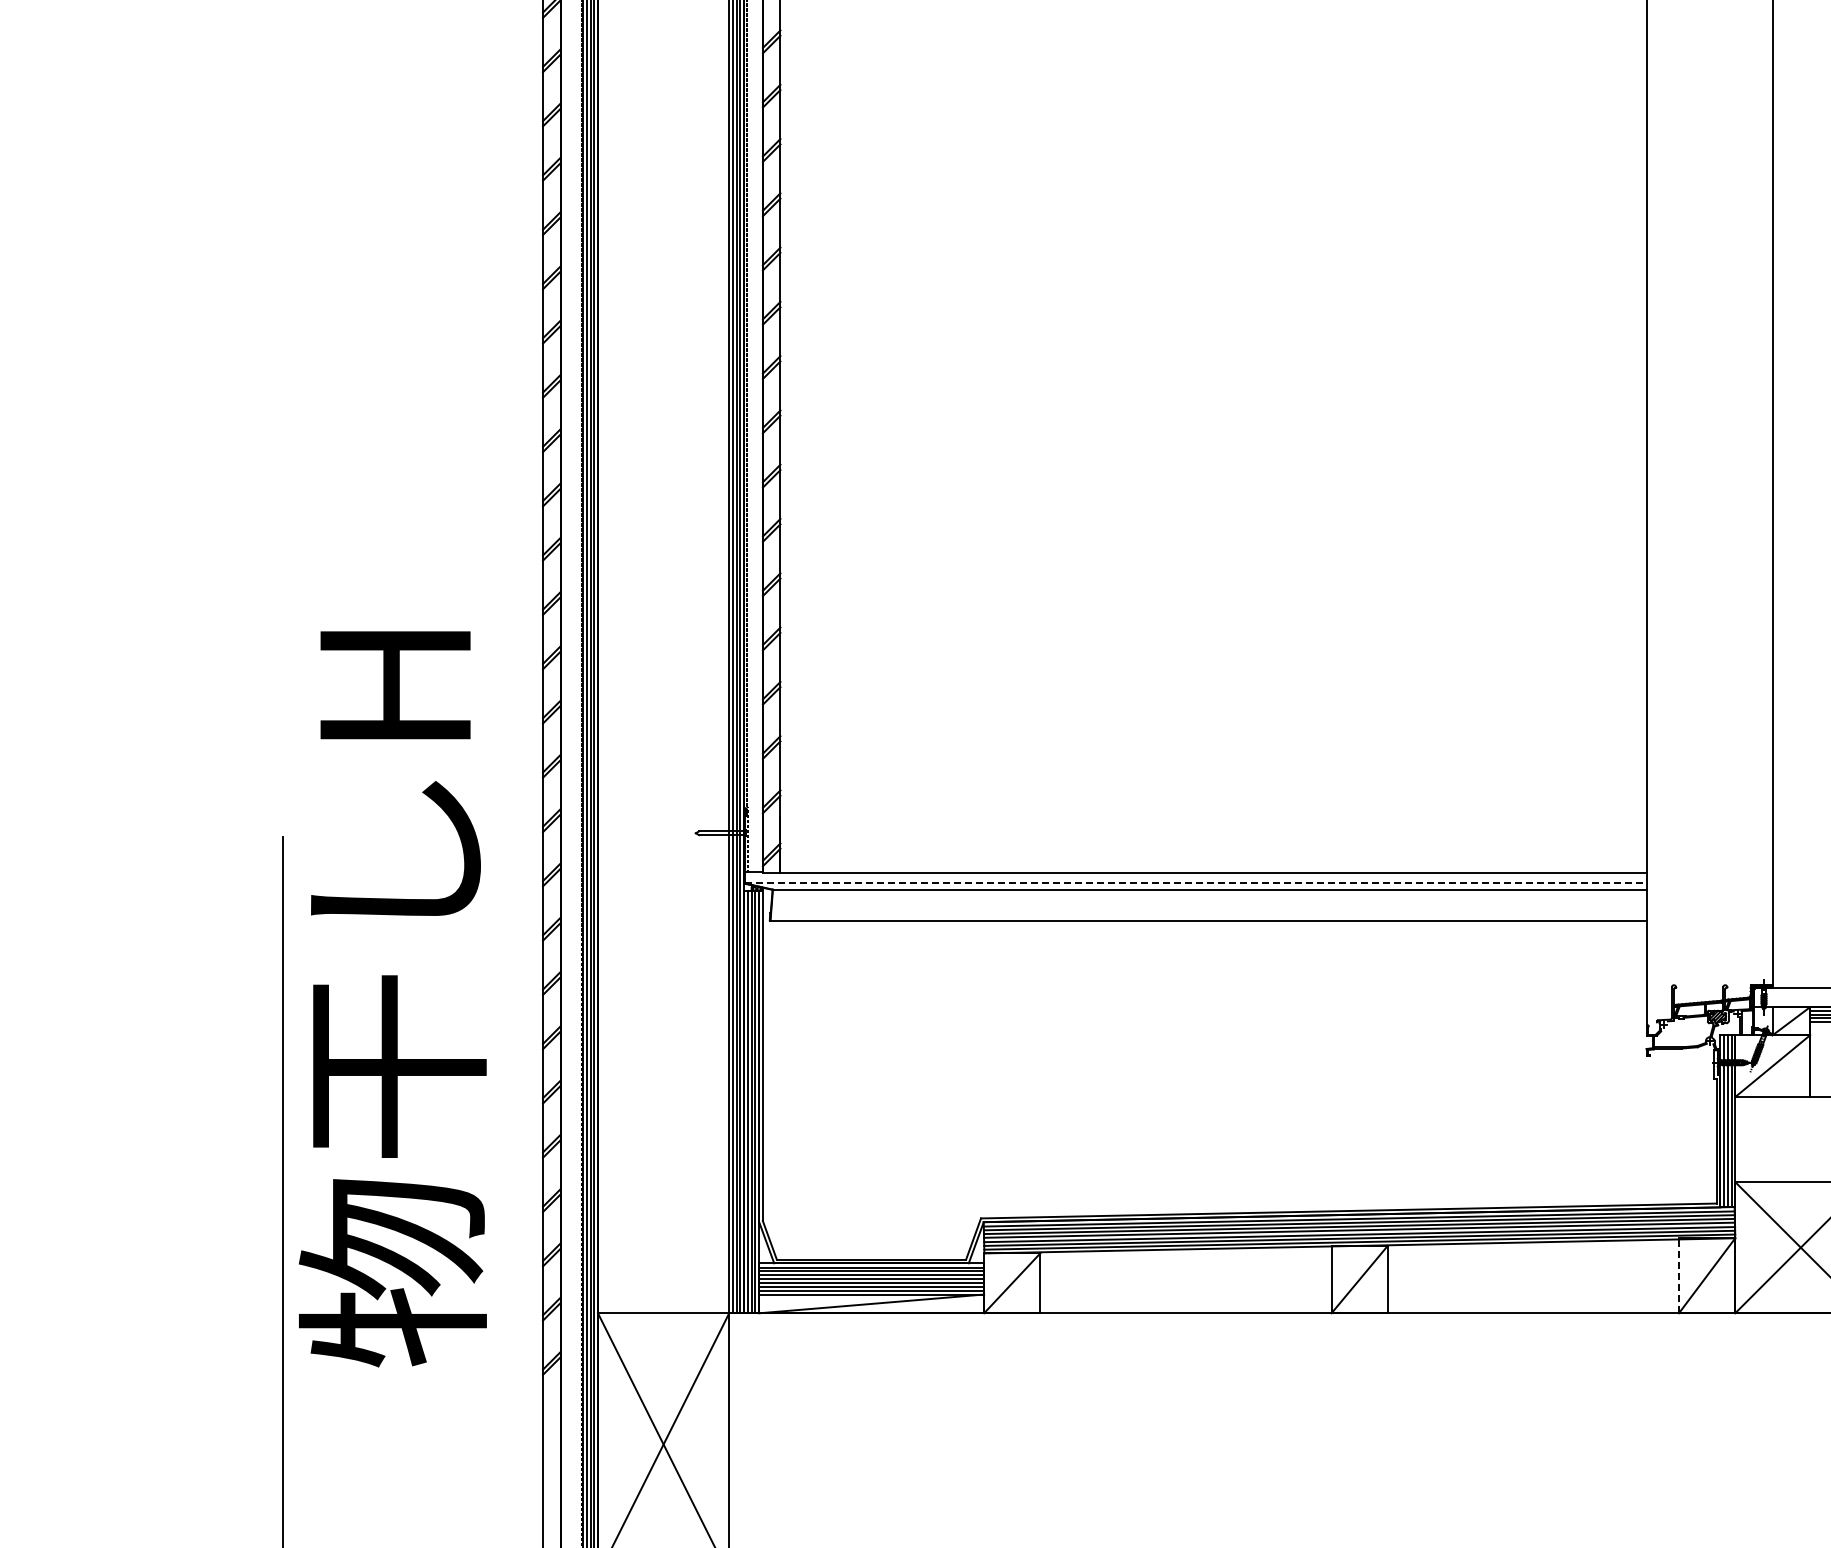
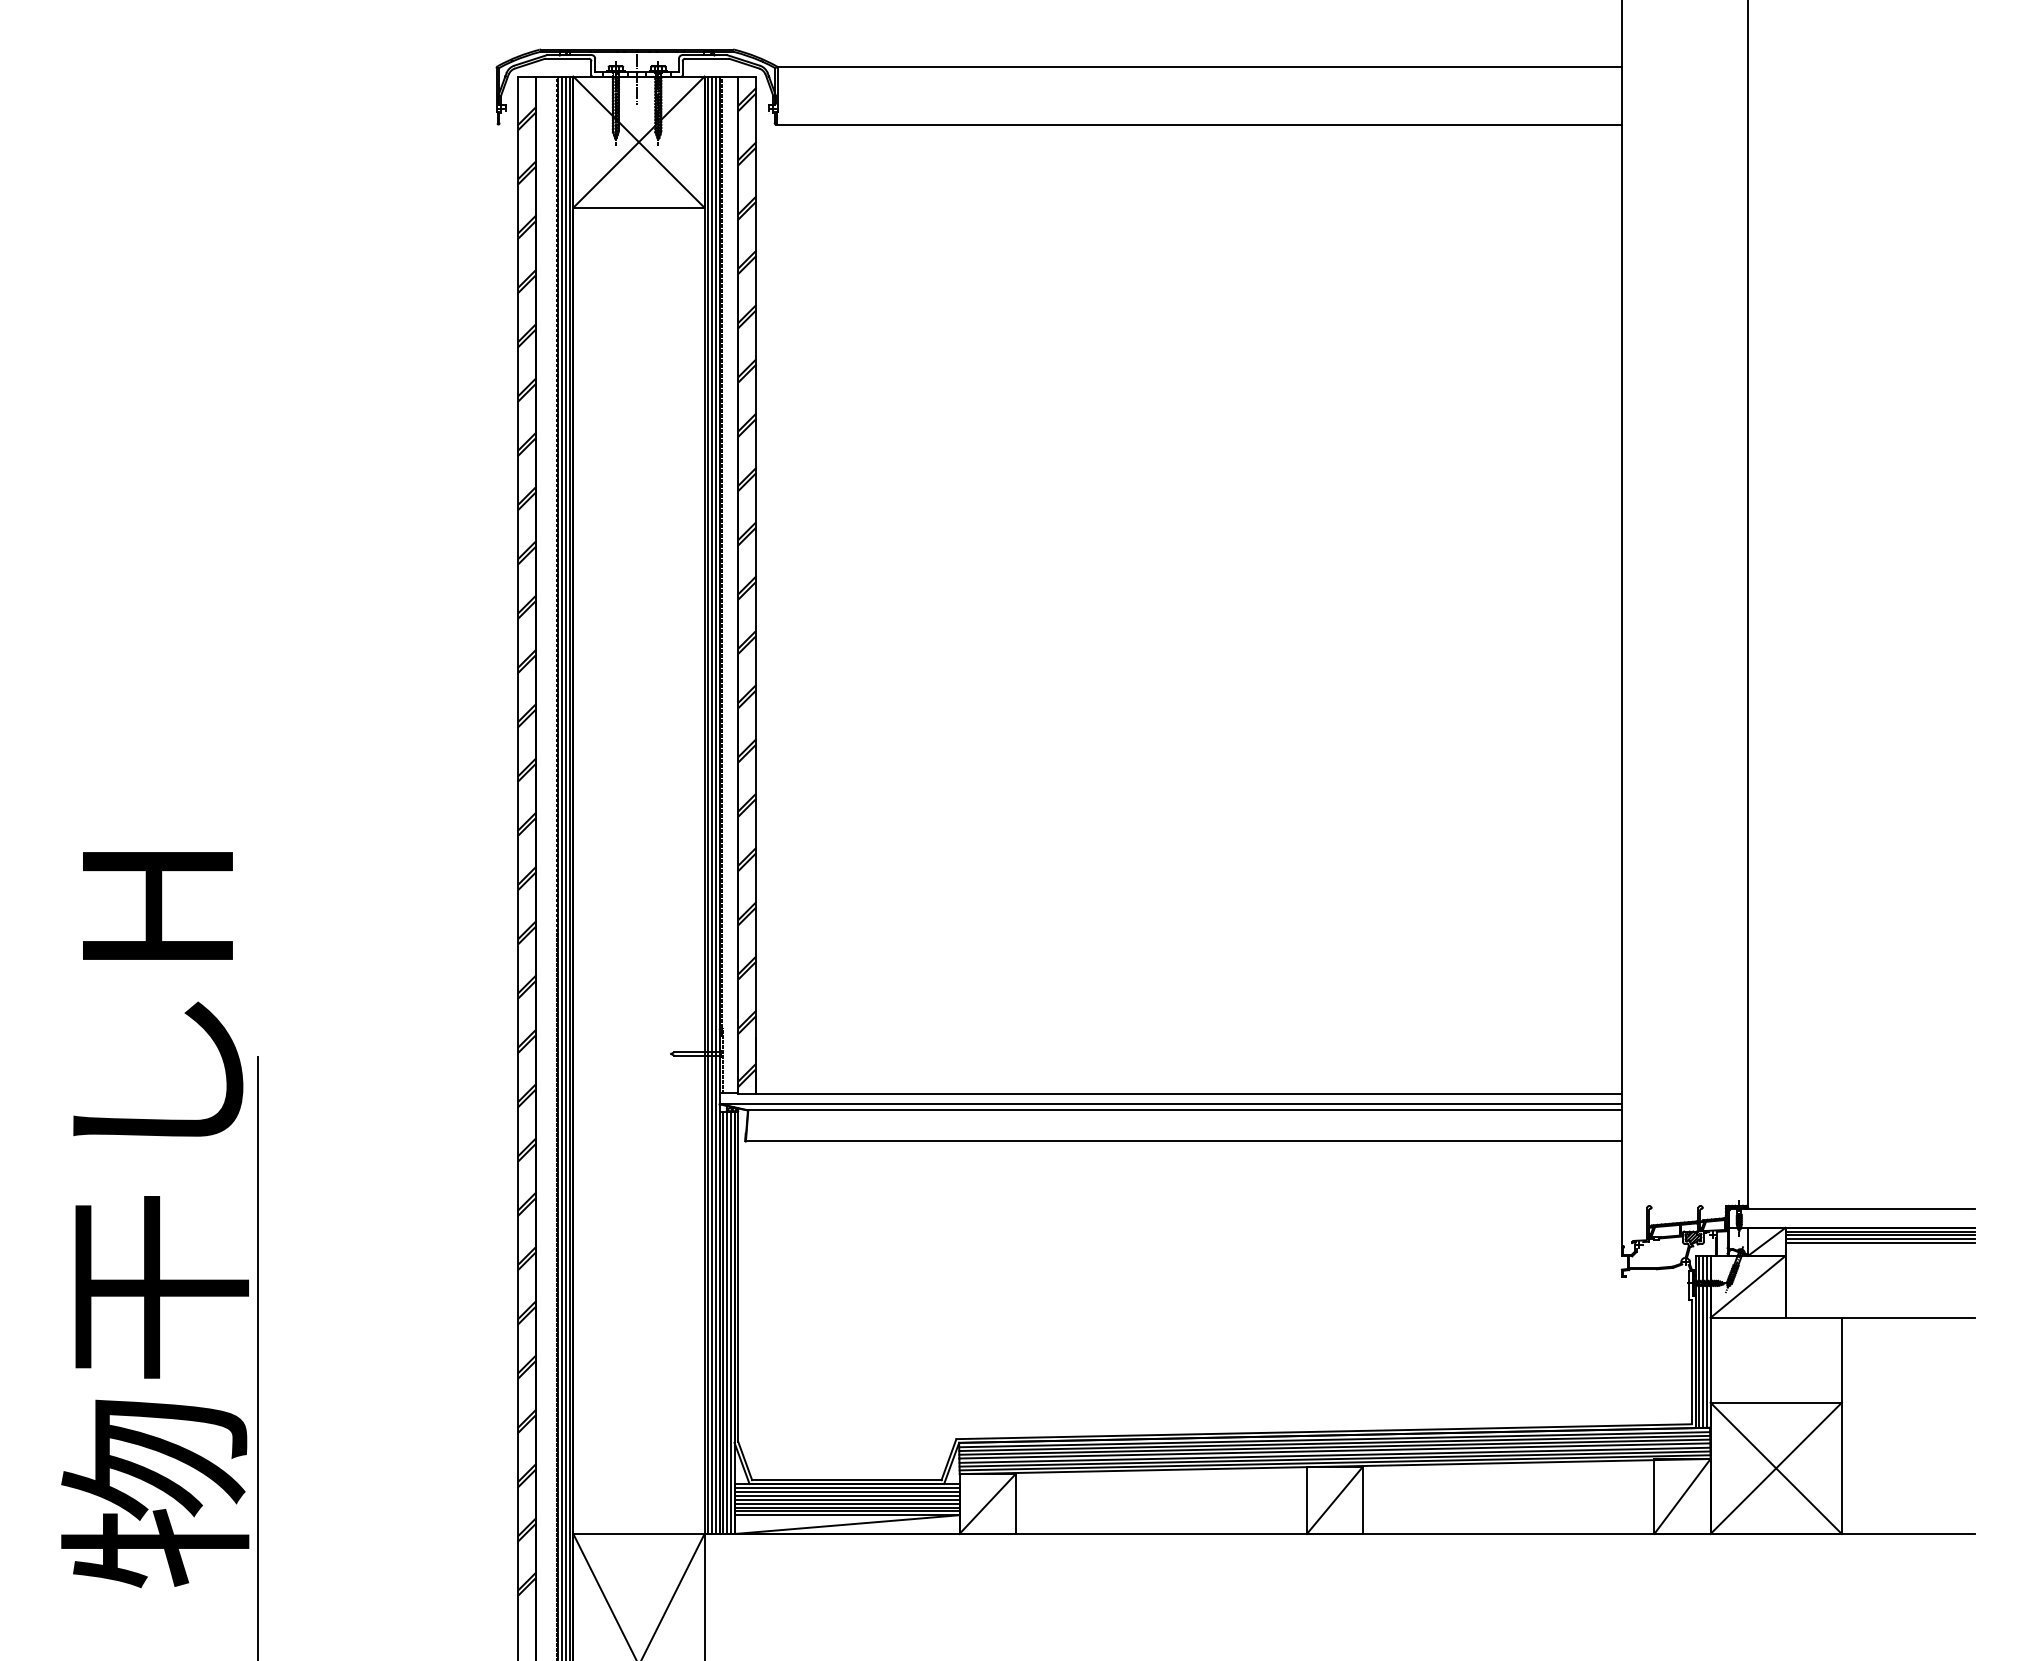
line: (1196, 883) -> (1171, 1104), dashed -> solid
text: (393, 999) -> (155, 1220), moved
line: (1679, 1275) -> (1654, 1496), dashed -> solid

